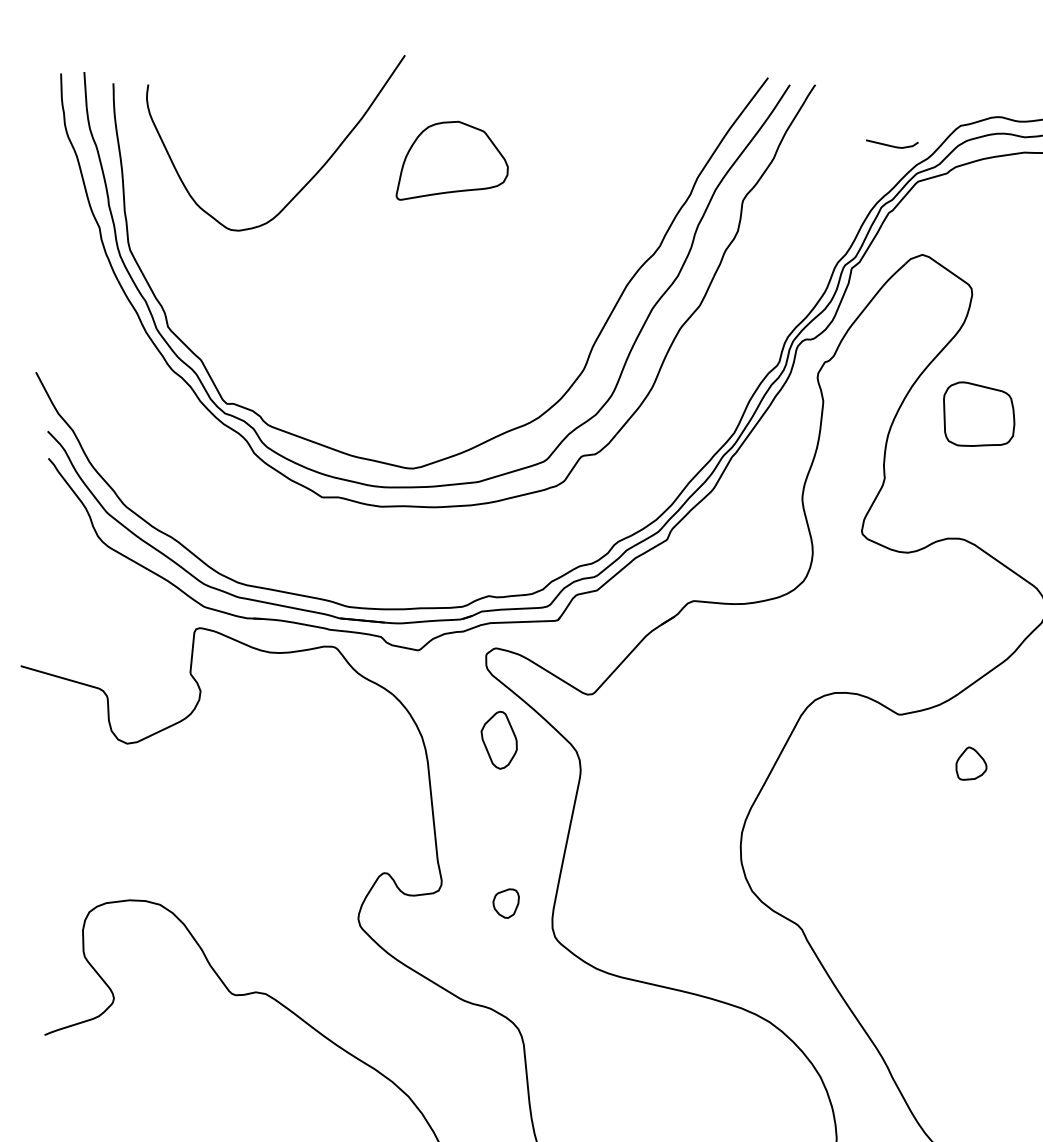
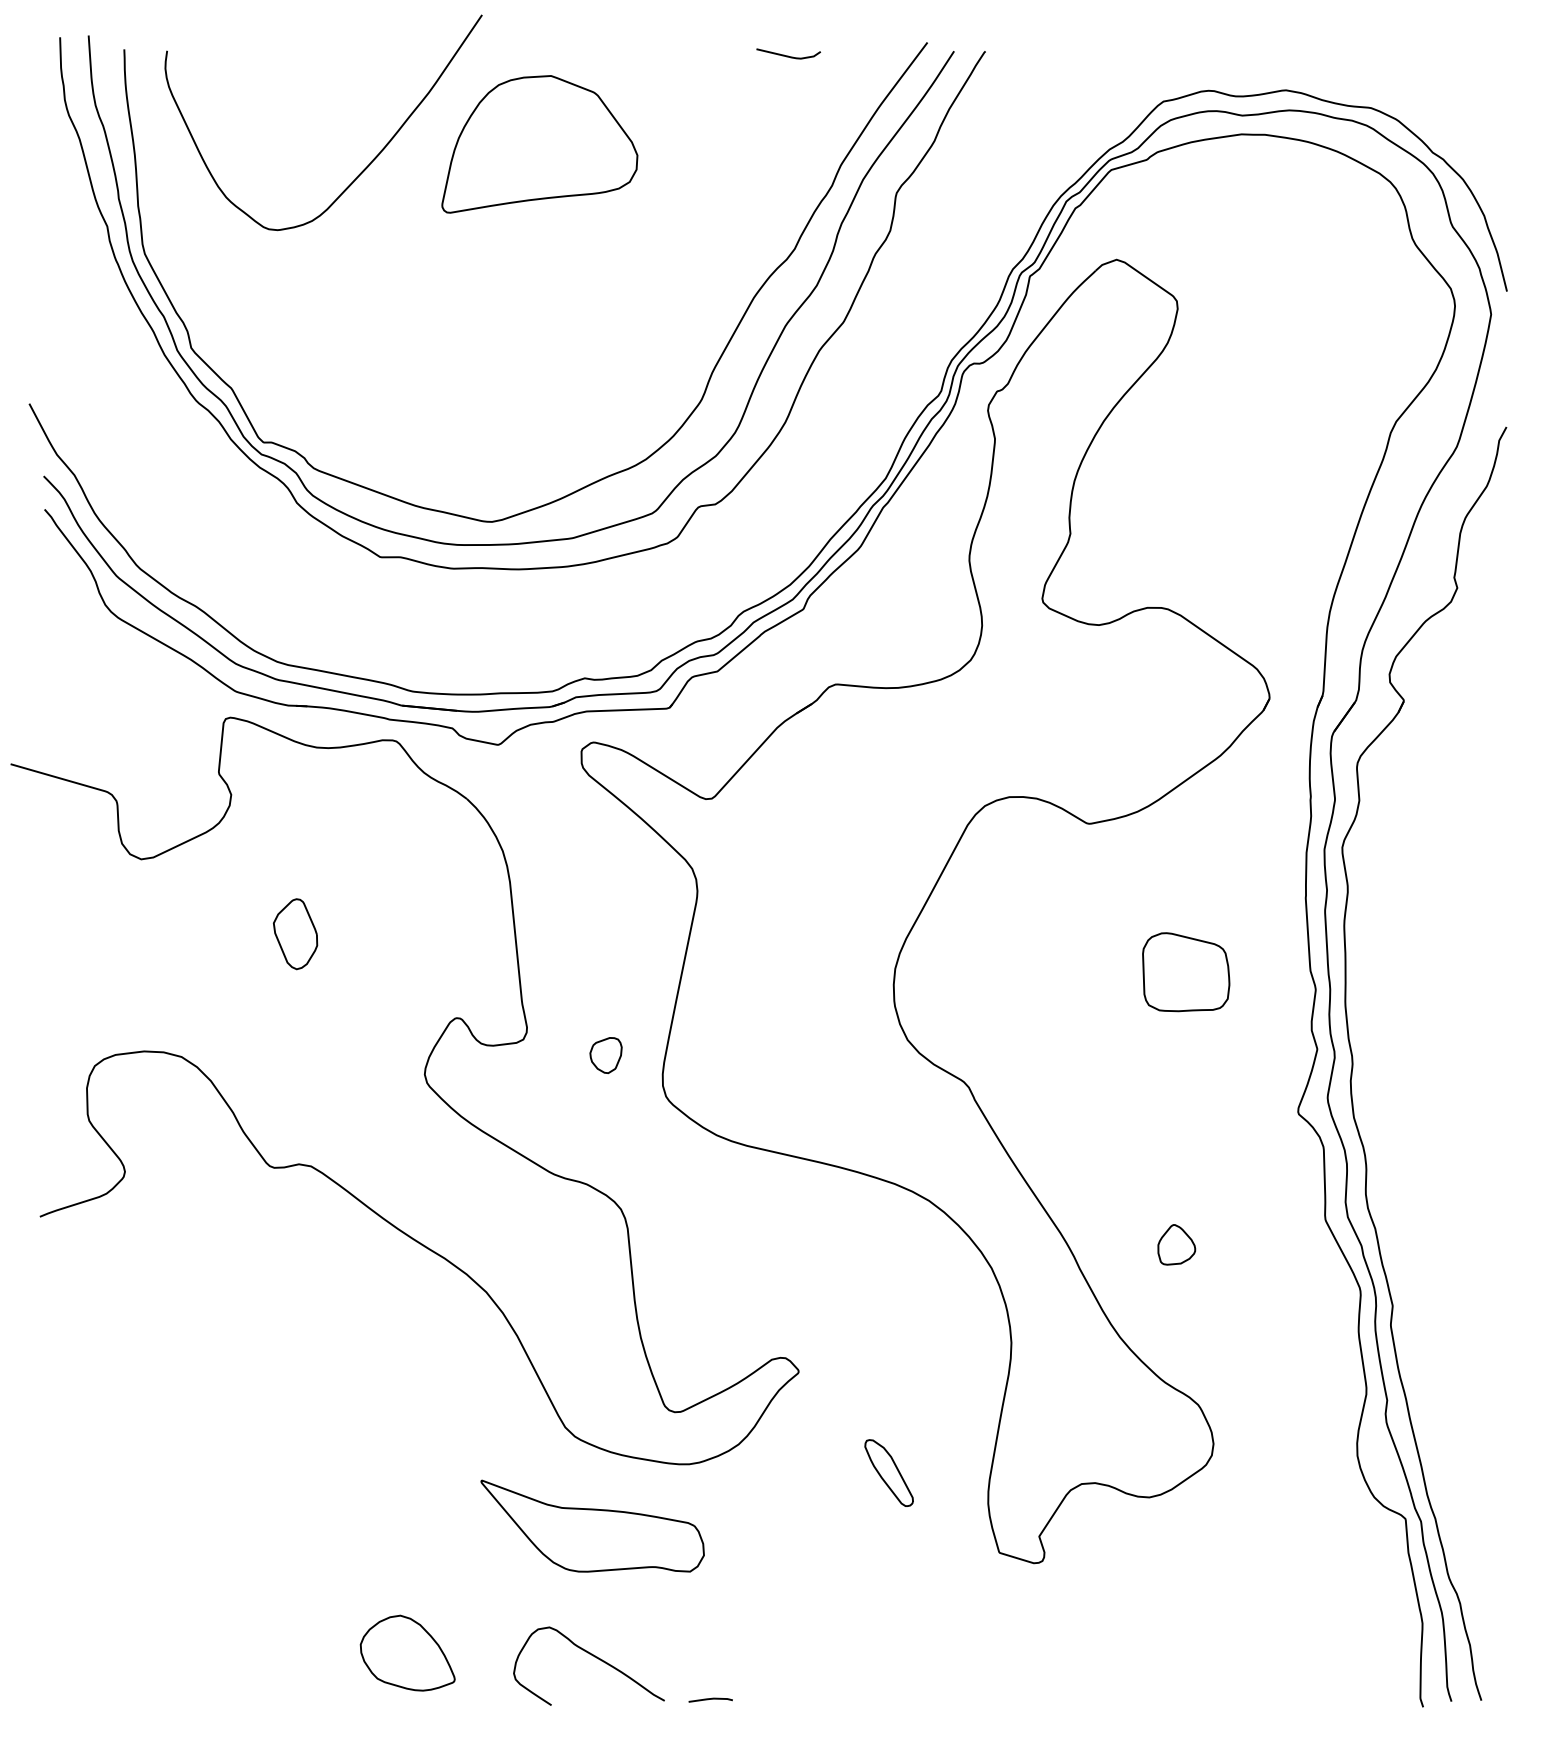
curve: (892, 145) -> (788, 55), moved
part: (451, 160) -> (539, 144), size x1.43
part: (979, 414) -> (1186, 972), moved
part: (499, 740) -> (295, 934), moved
part: (971, 763) -> (1176, 1244), moved

